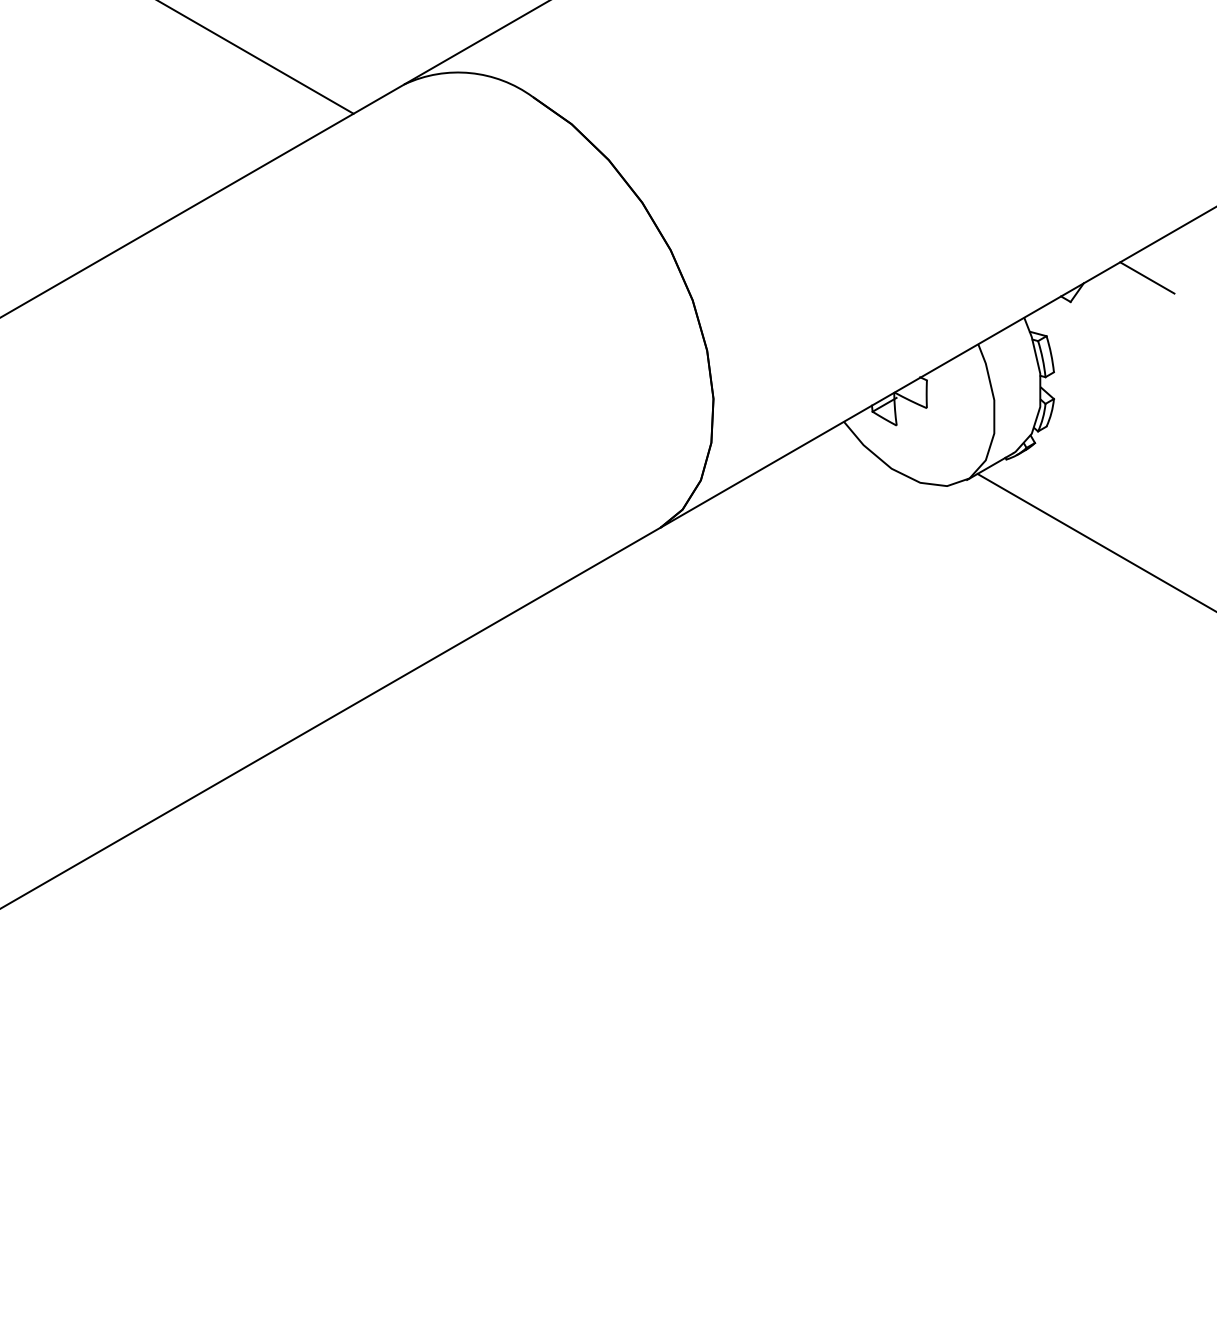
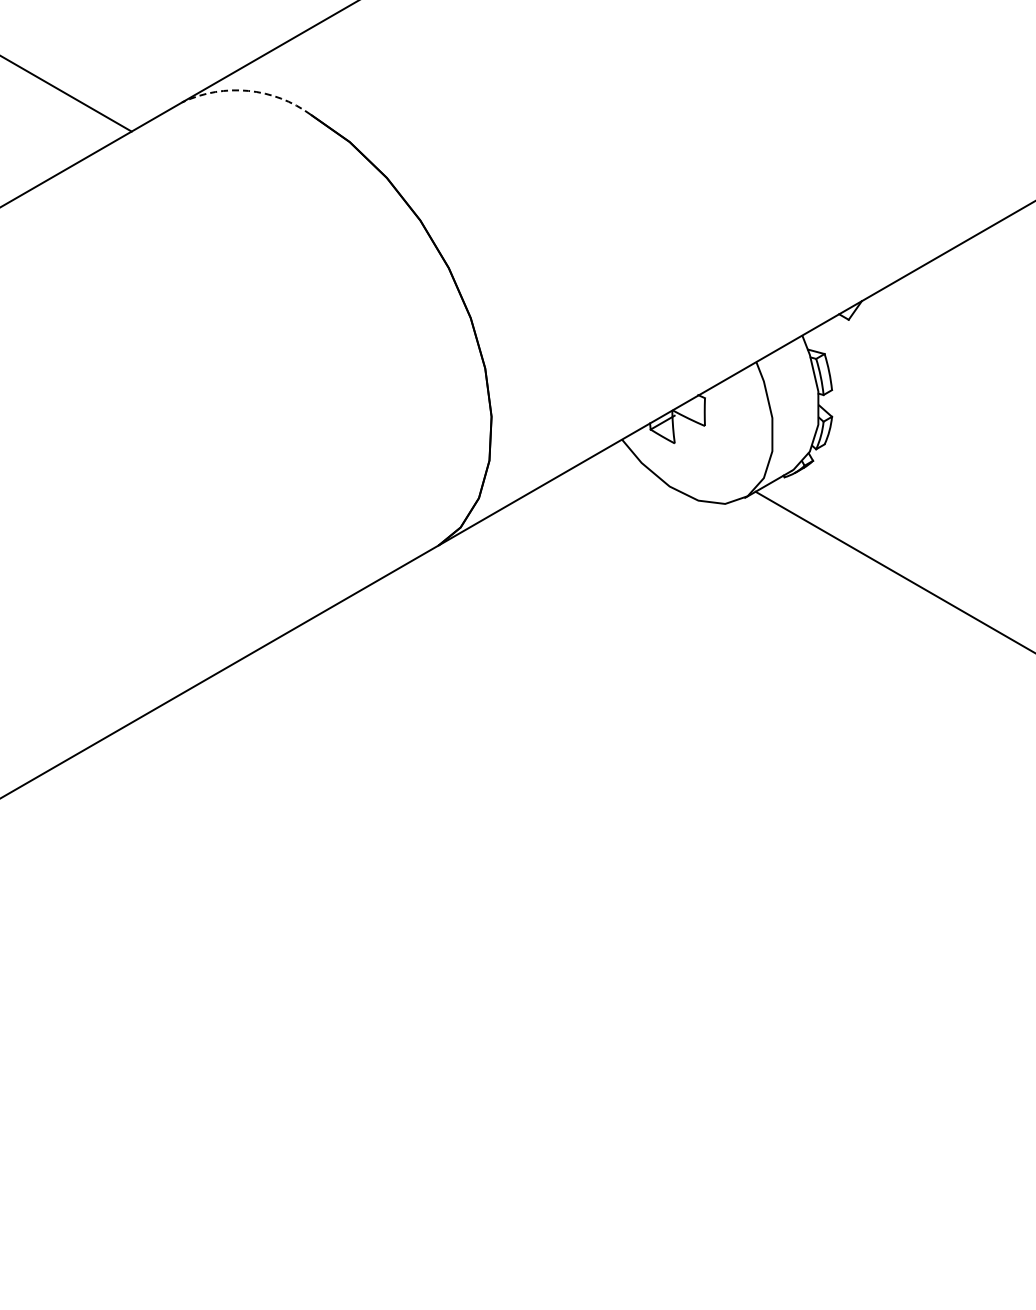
arc: (470, 73) -> (248, 91), solid -> dashed
line: (1147, 277) -> (925, 295), removed

